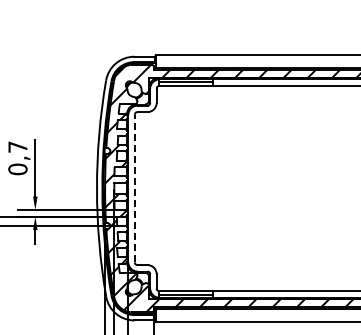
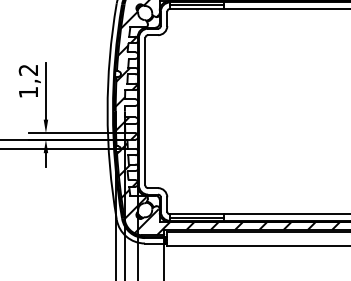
text: (17, 158) -> (28, 81), 0,7 -> 1,2
line: (134, 188) -> (145, 111), dashed -> solid

